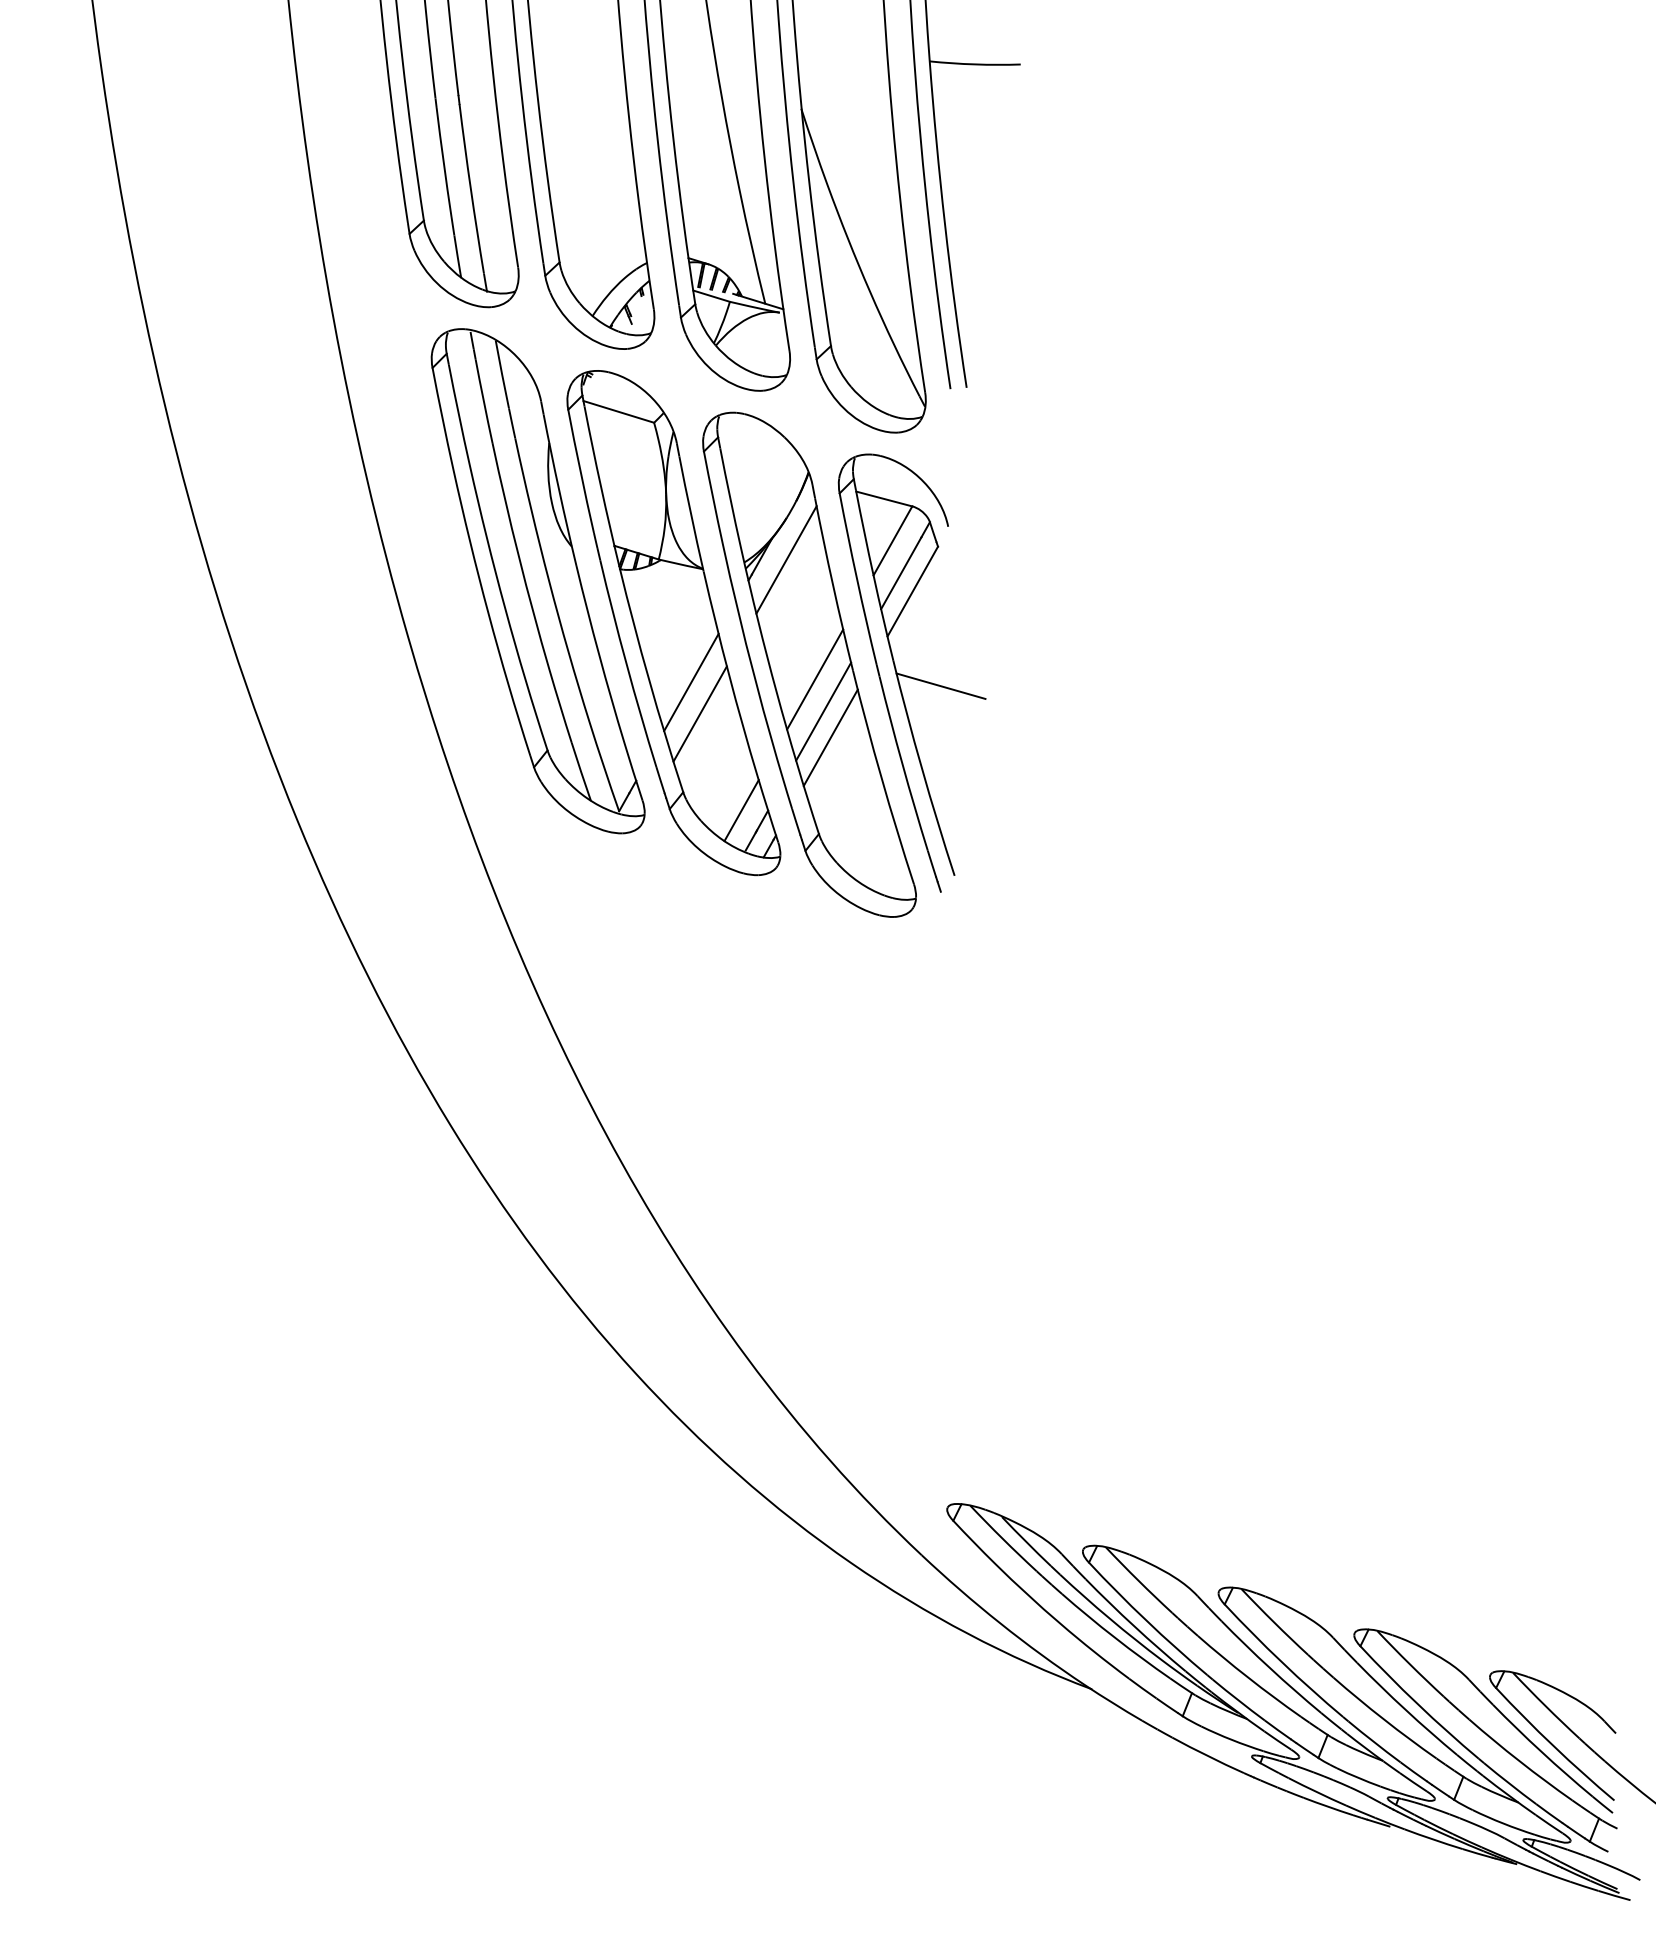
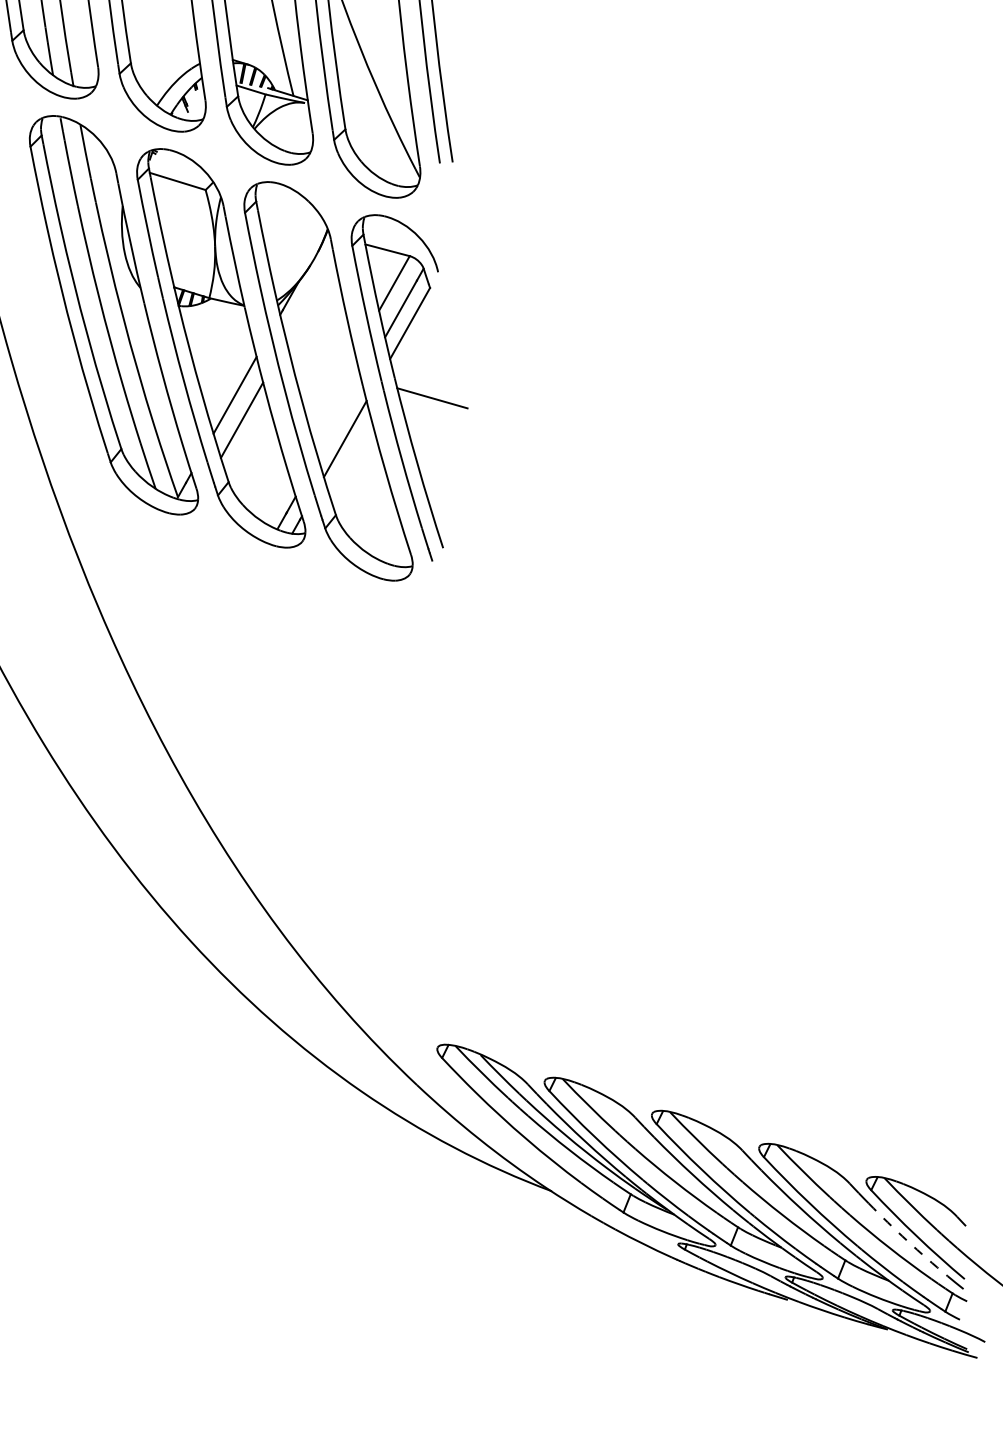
line: (786, 559) -> (310, 298), removed
line: (815, 679) -> (333, 392), removed
line: (823, 711) -> (339, 418), removed
line: (741, 810) -> (274, 496), removed
arc: (1541, 1751) -> (907, 1240), solid -> dashed

